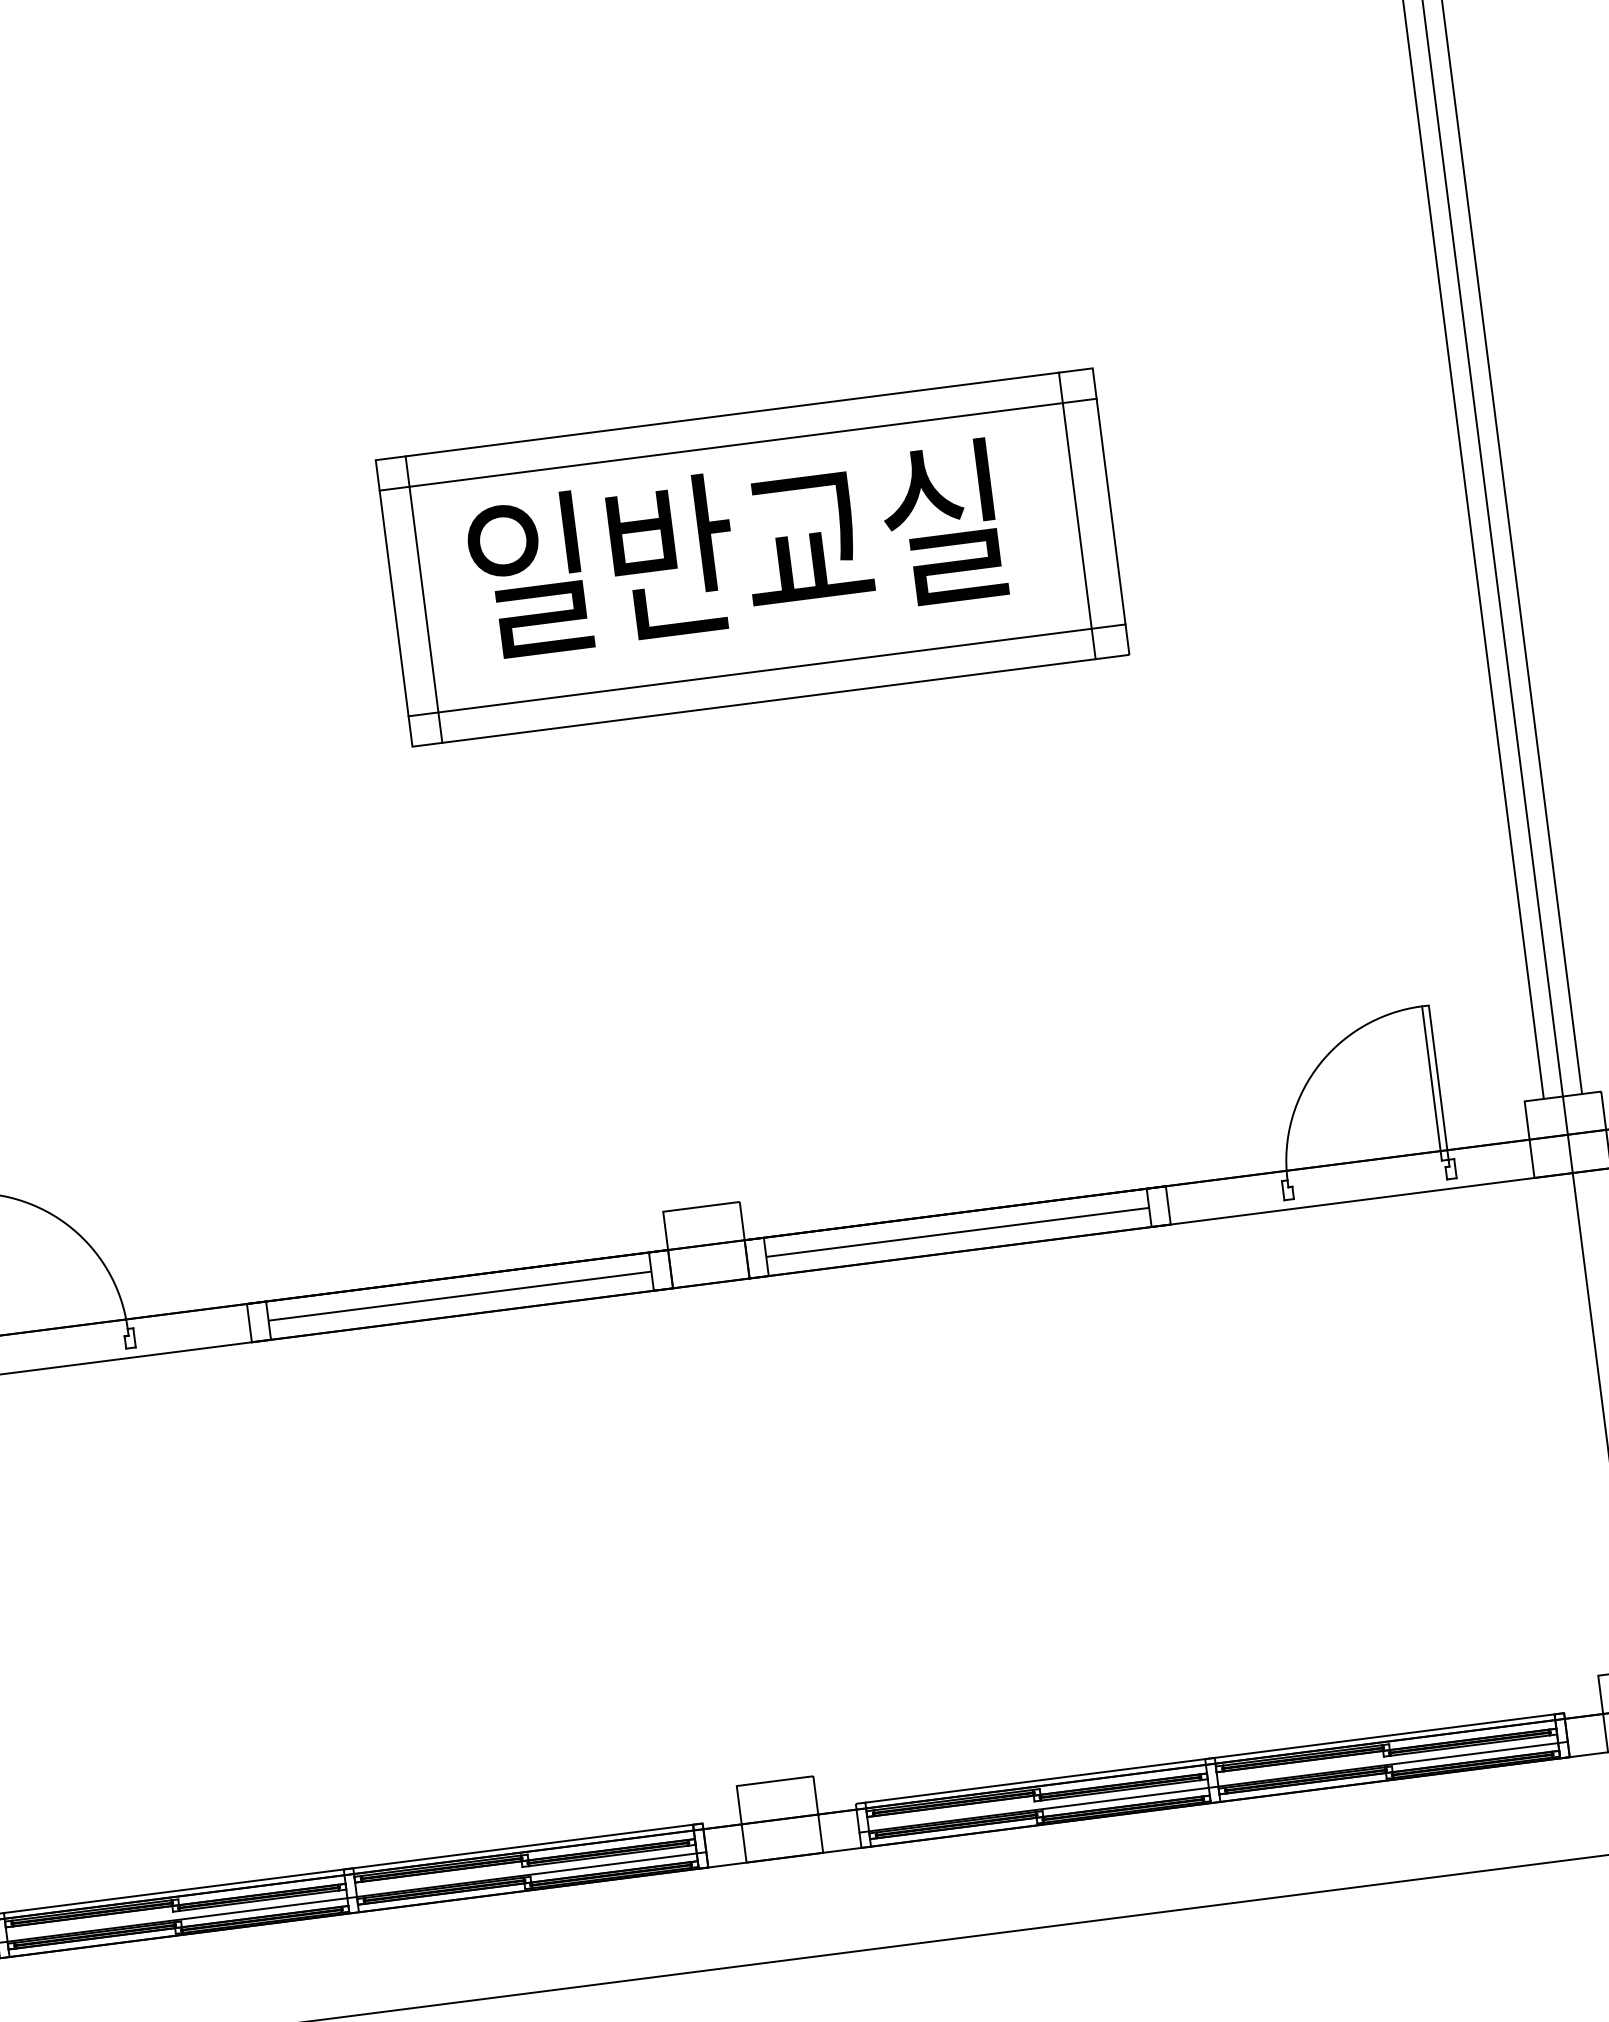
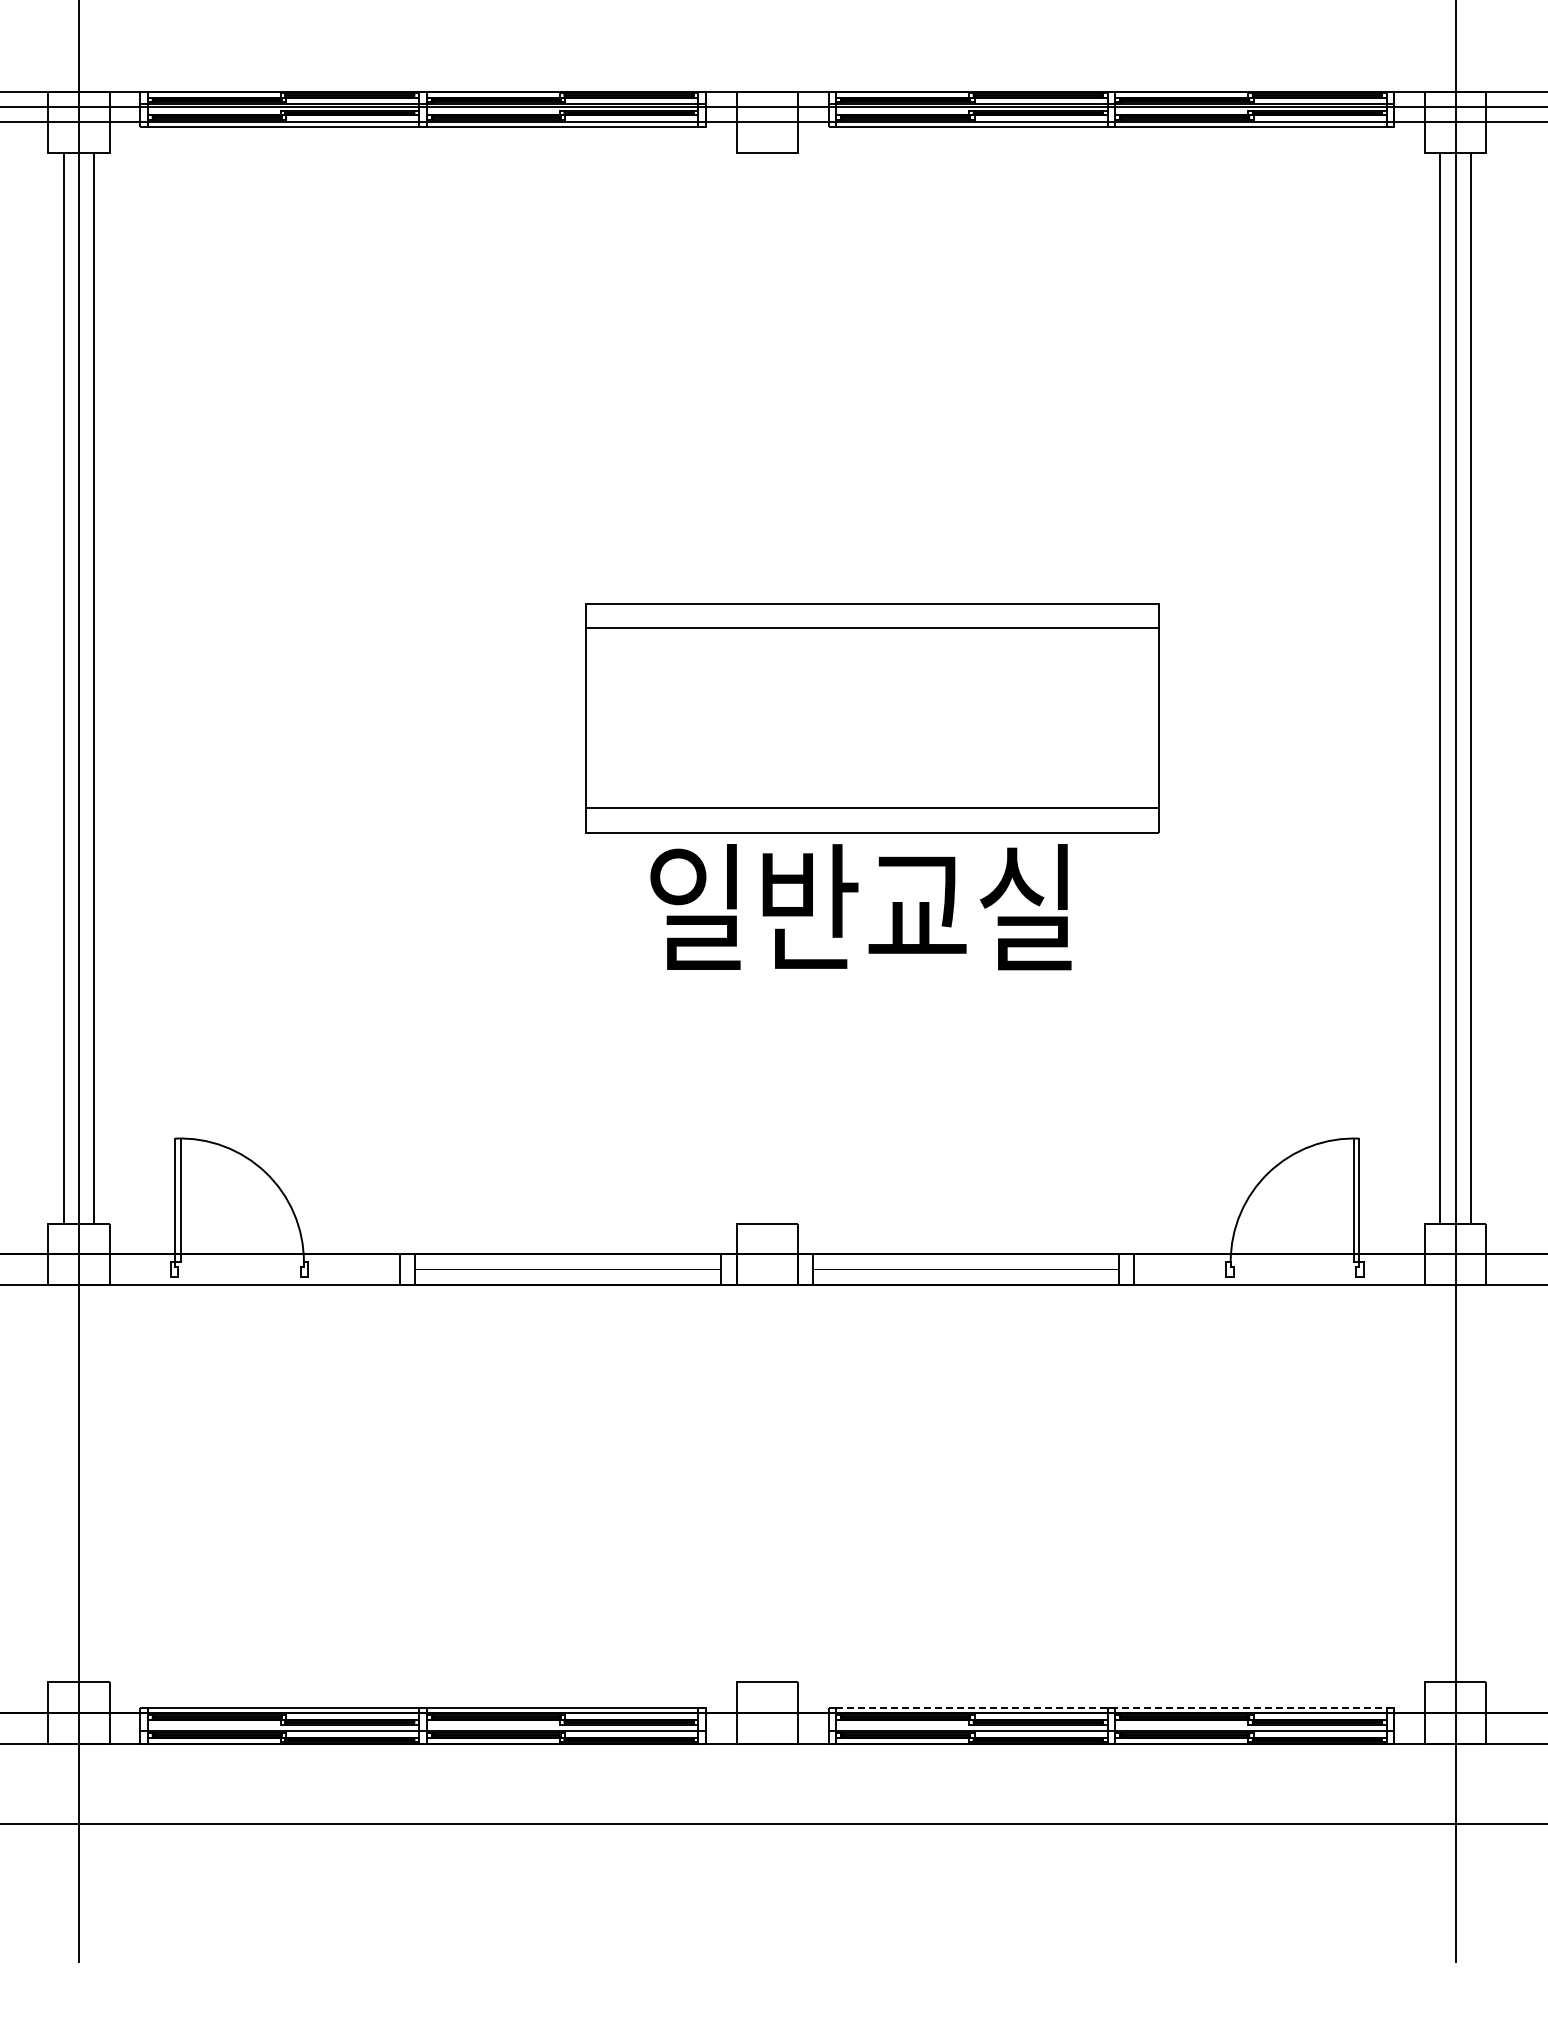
line: (1077, 514) -> (1132, 717), removed
text: (735, 549) -> (860, 907), moved
line: (424, 598) -> (610, 717), removed
line: (1209, 1758) -> (1111, 1708), solid -> dashed

